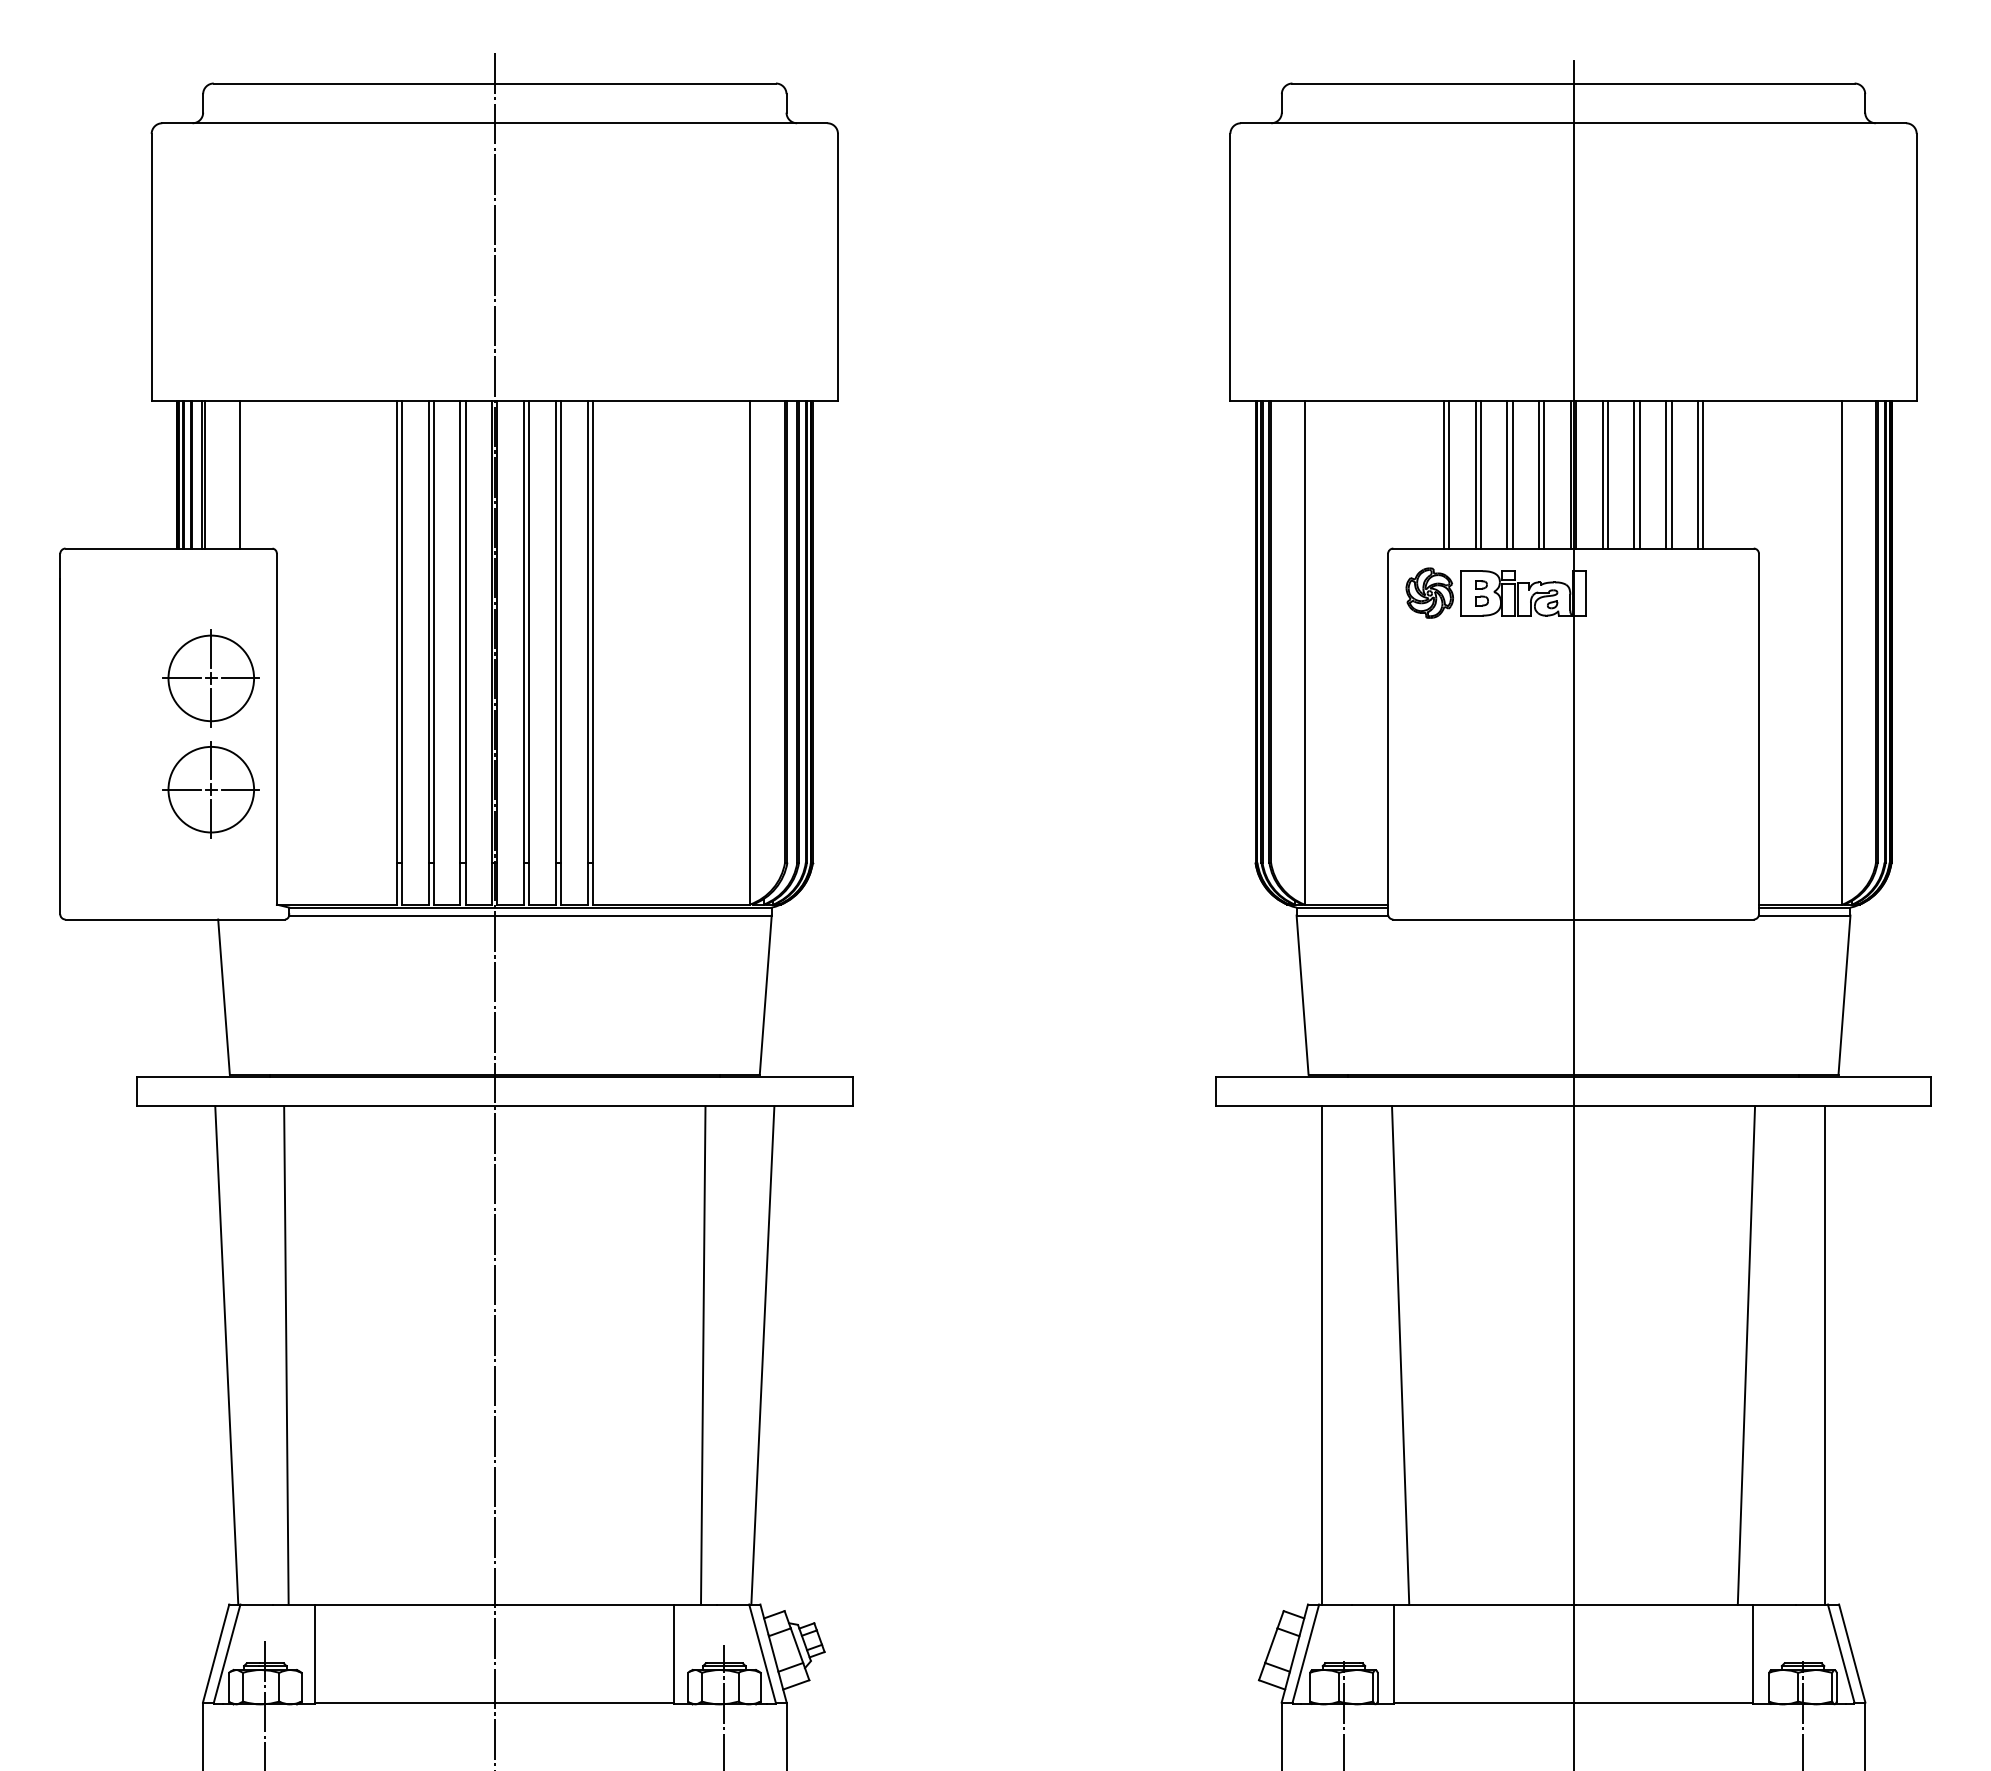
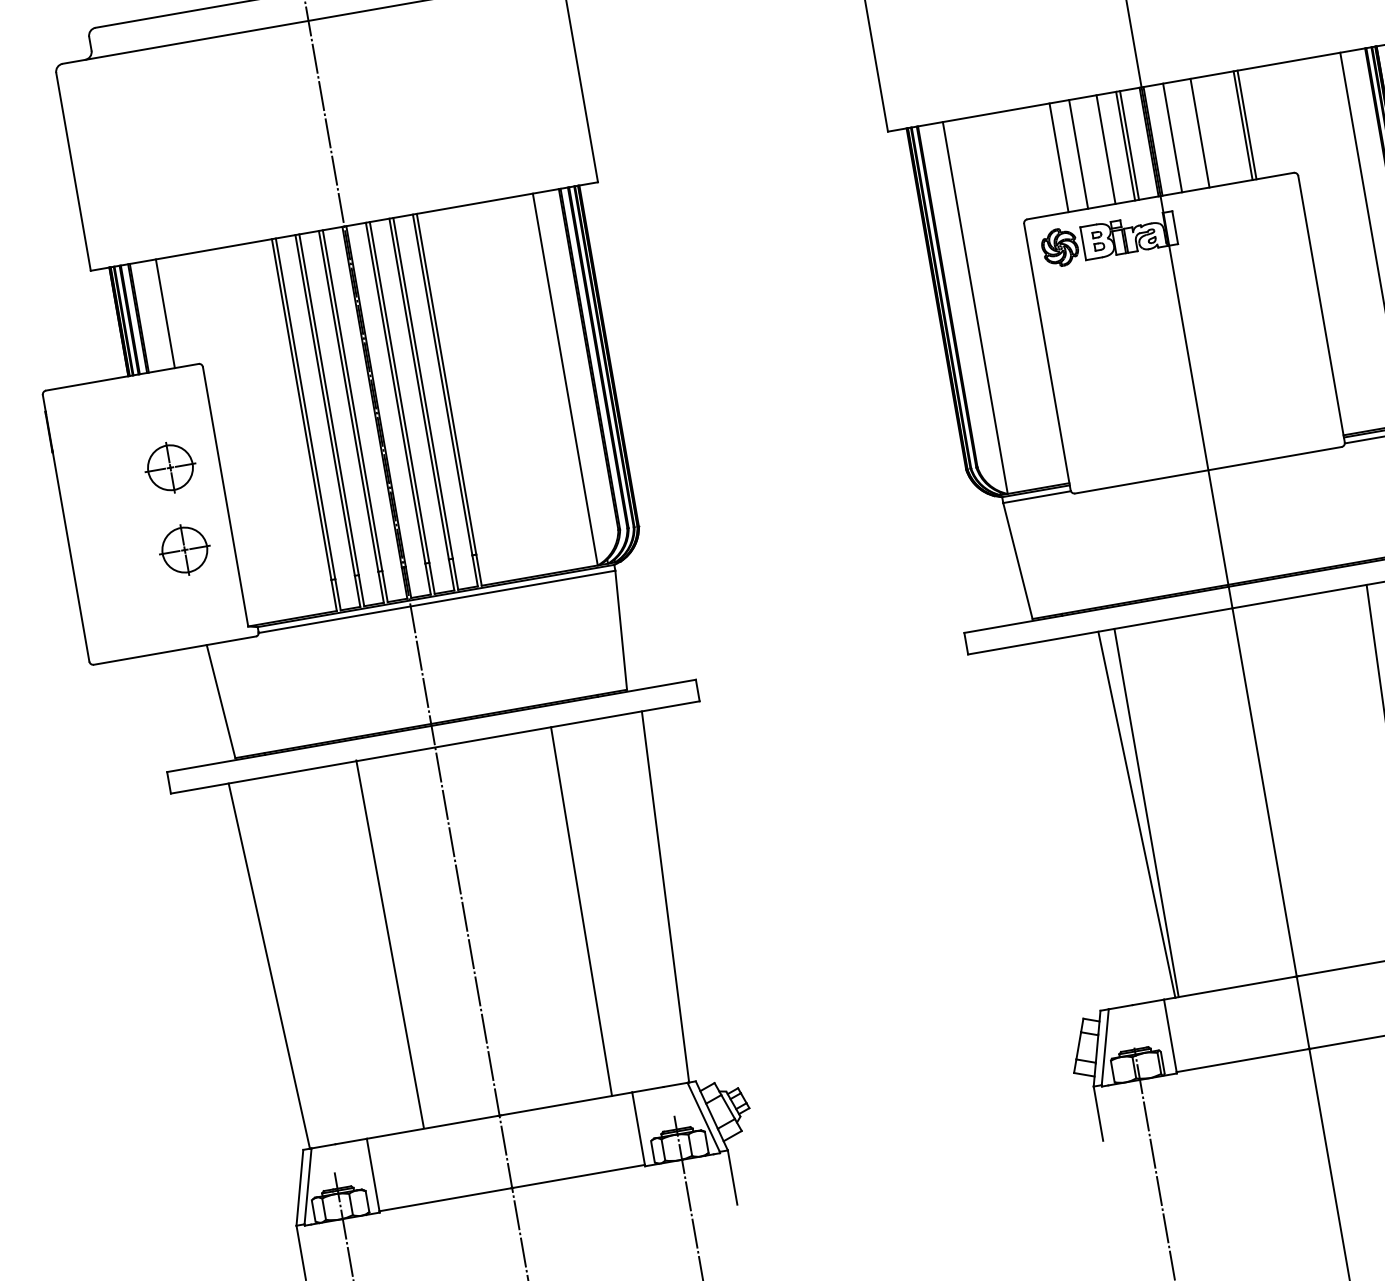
line: (1443, 474) -> (1054, 158), removed
line: (1480, 474) -> (1082, 153), removed
line: (1507, 474) -> (1102, 149), removed
line: (1607, 474) -> (1176, 136), removed
line: (1634, 474) -> (1196, 133), removed
line: (1666, 474) -> (1219, 129), removed
line: (1671, 474) -> (1223, 128), removed
part: (210, 678) -> (169, 467), size x0.7
part: (210, 789) -> (184, 549), size x0.7
line: (286, 1355) -> (390, 944), moved
line: (703, 1355) -> (581, 911), moved
line: (1321, 1355) -> (1146, 813), moved

